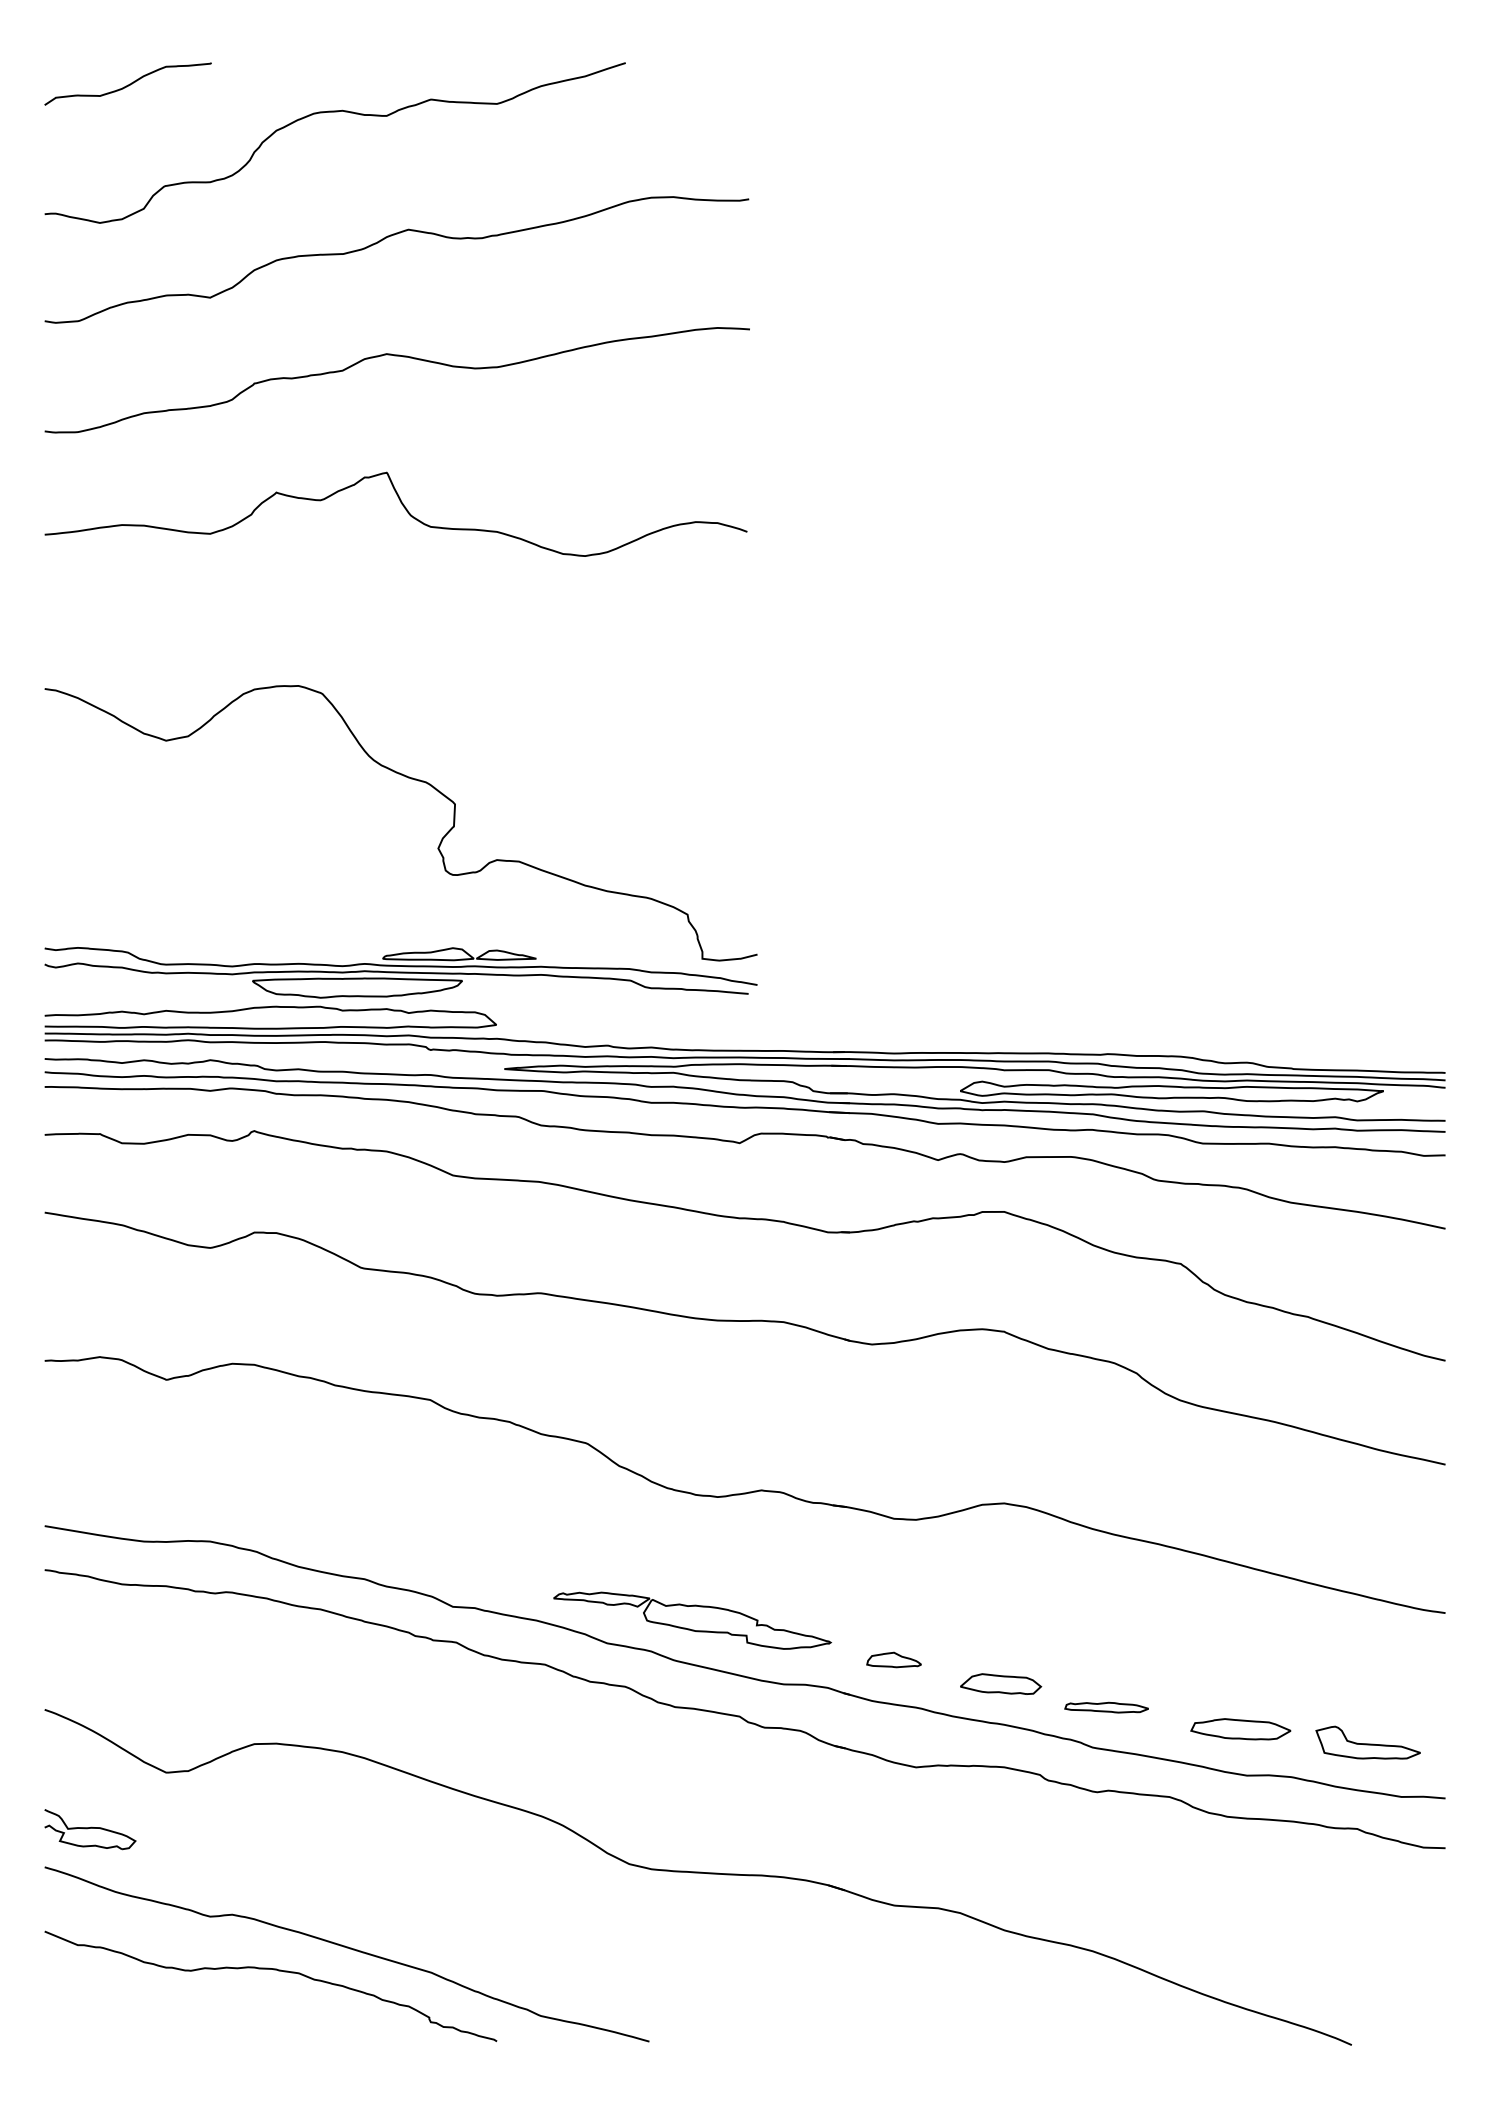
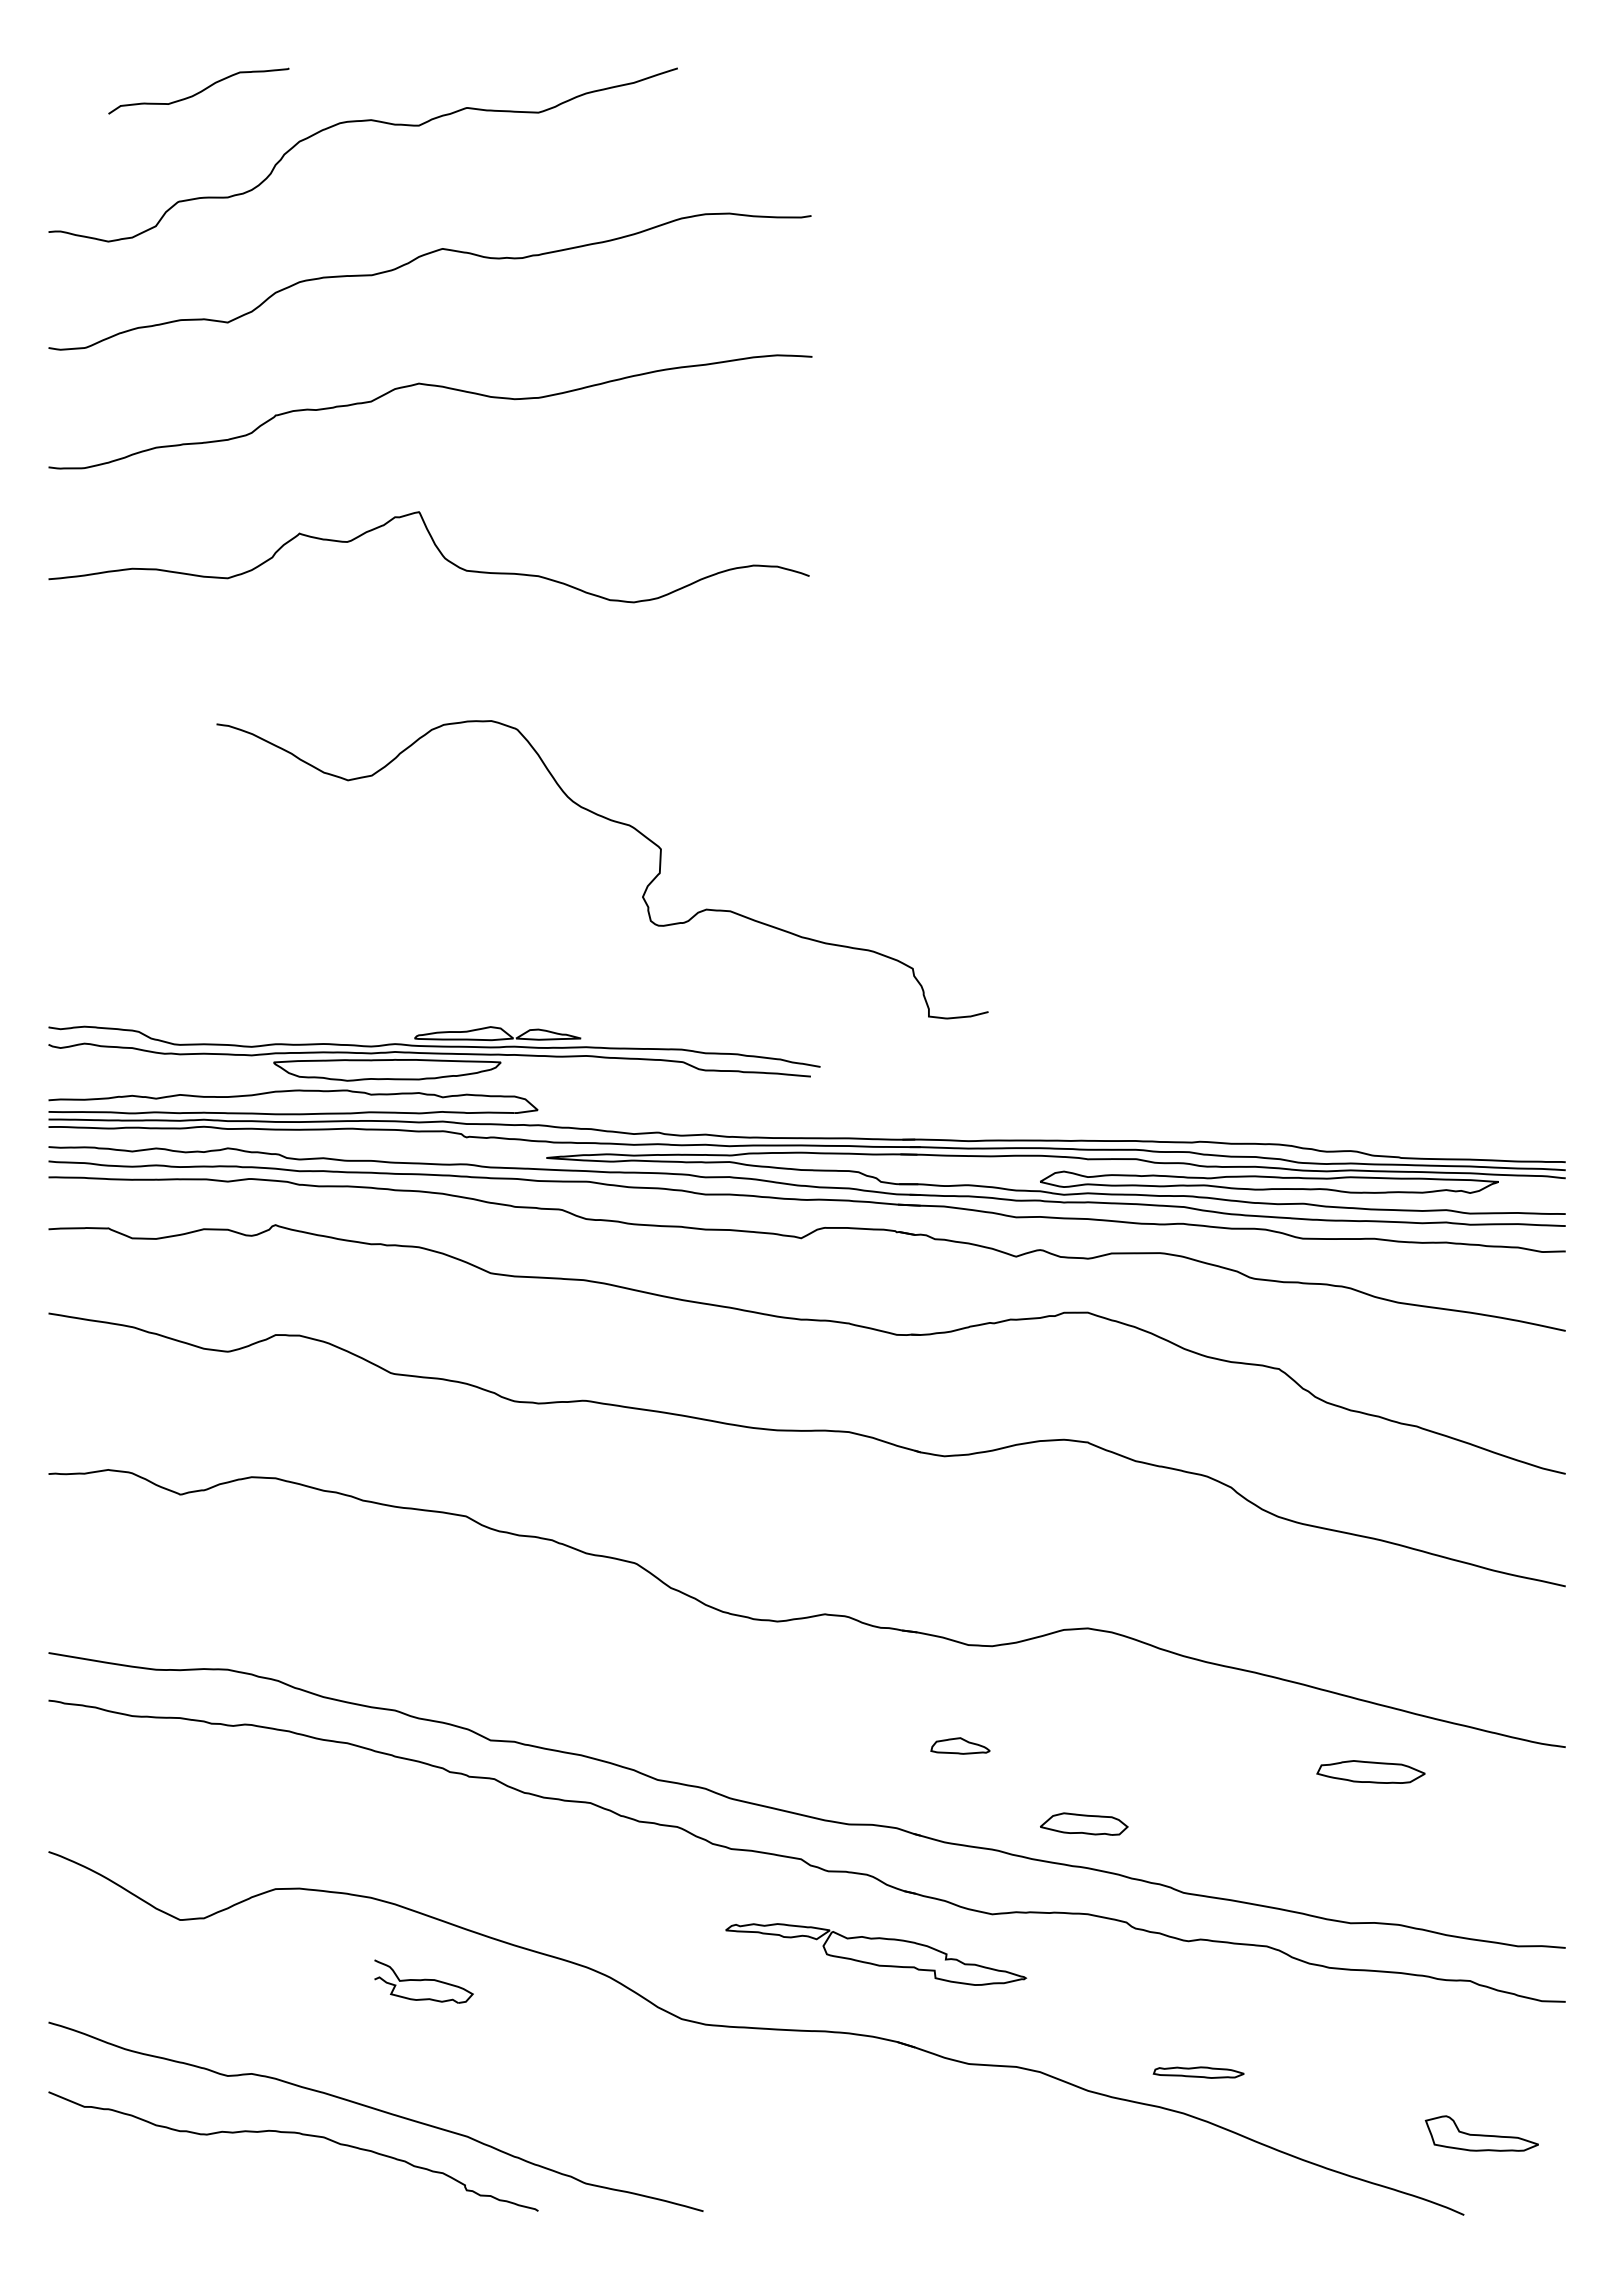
curve: (128, 84) -> (199, 91), moved
curve: (439, 842) -> (644, 890), moved
part: (692, 1620) -> (876, 1954), moved
part: (894, 1659) -> (960, 1745), moved
part: (1106, 1707) -> (1198, 2072), moved
part: (1240, 1728) -> (1370, 1771), moved
part: (1367, 1742) -> (1481, 2133), moved
part: (89, 1829) -> (423, 1981), moved

